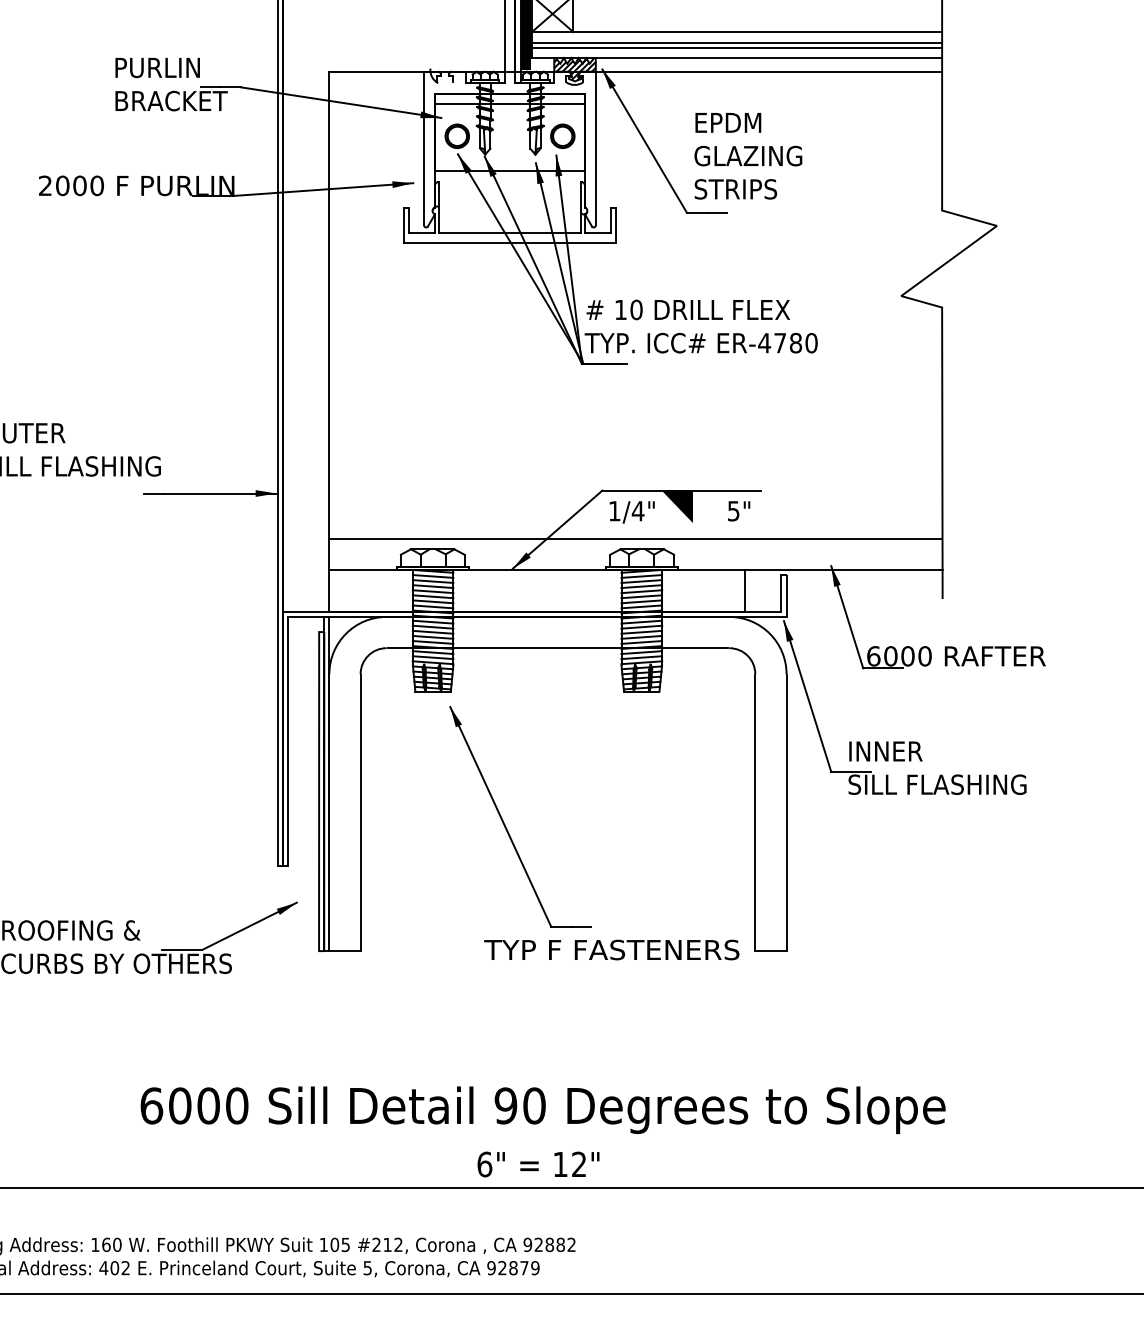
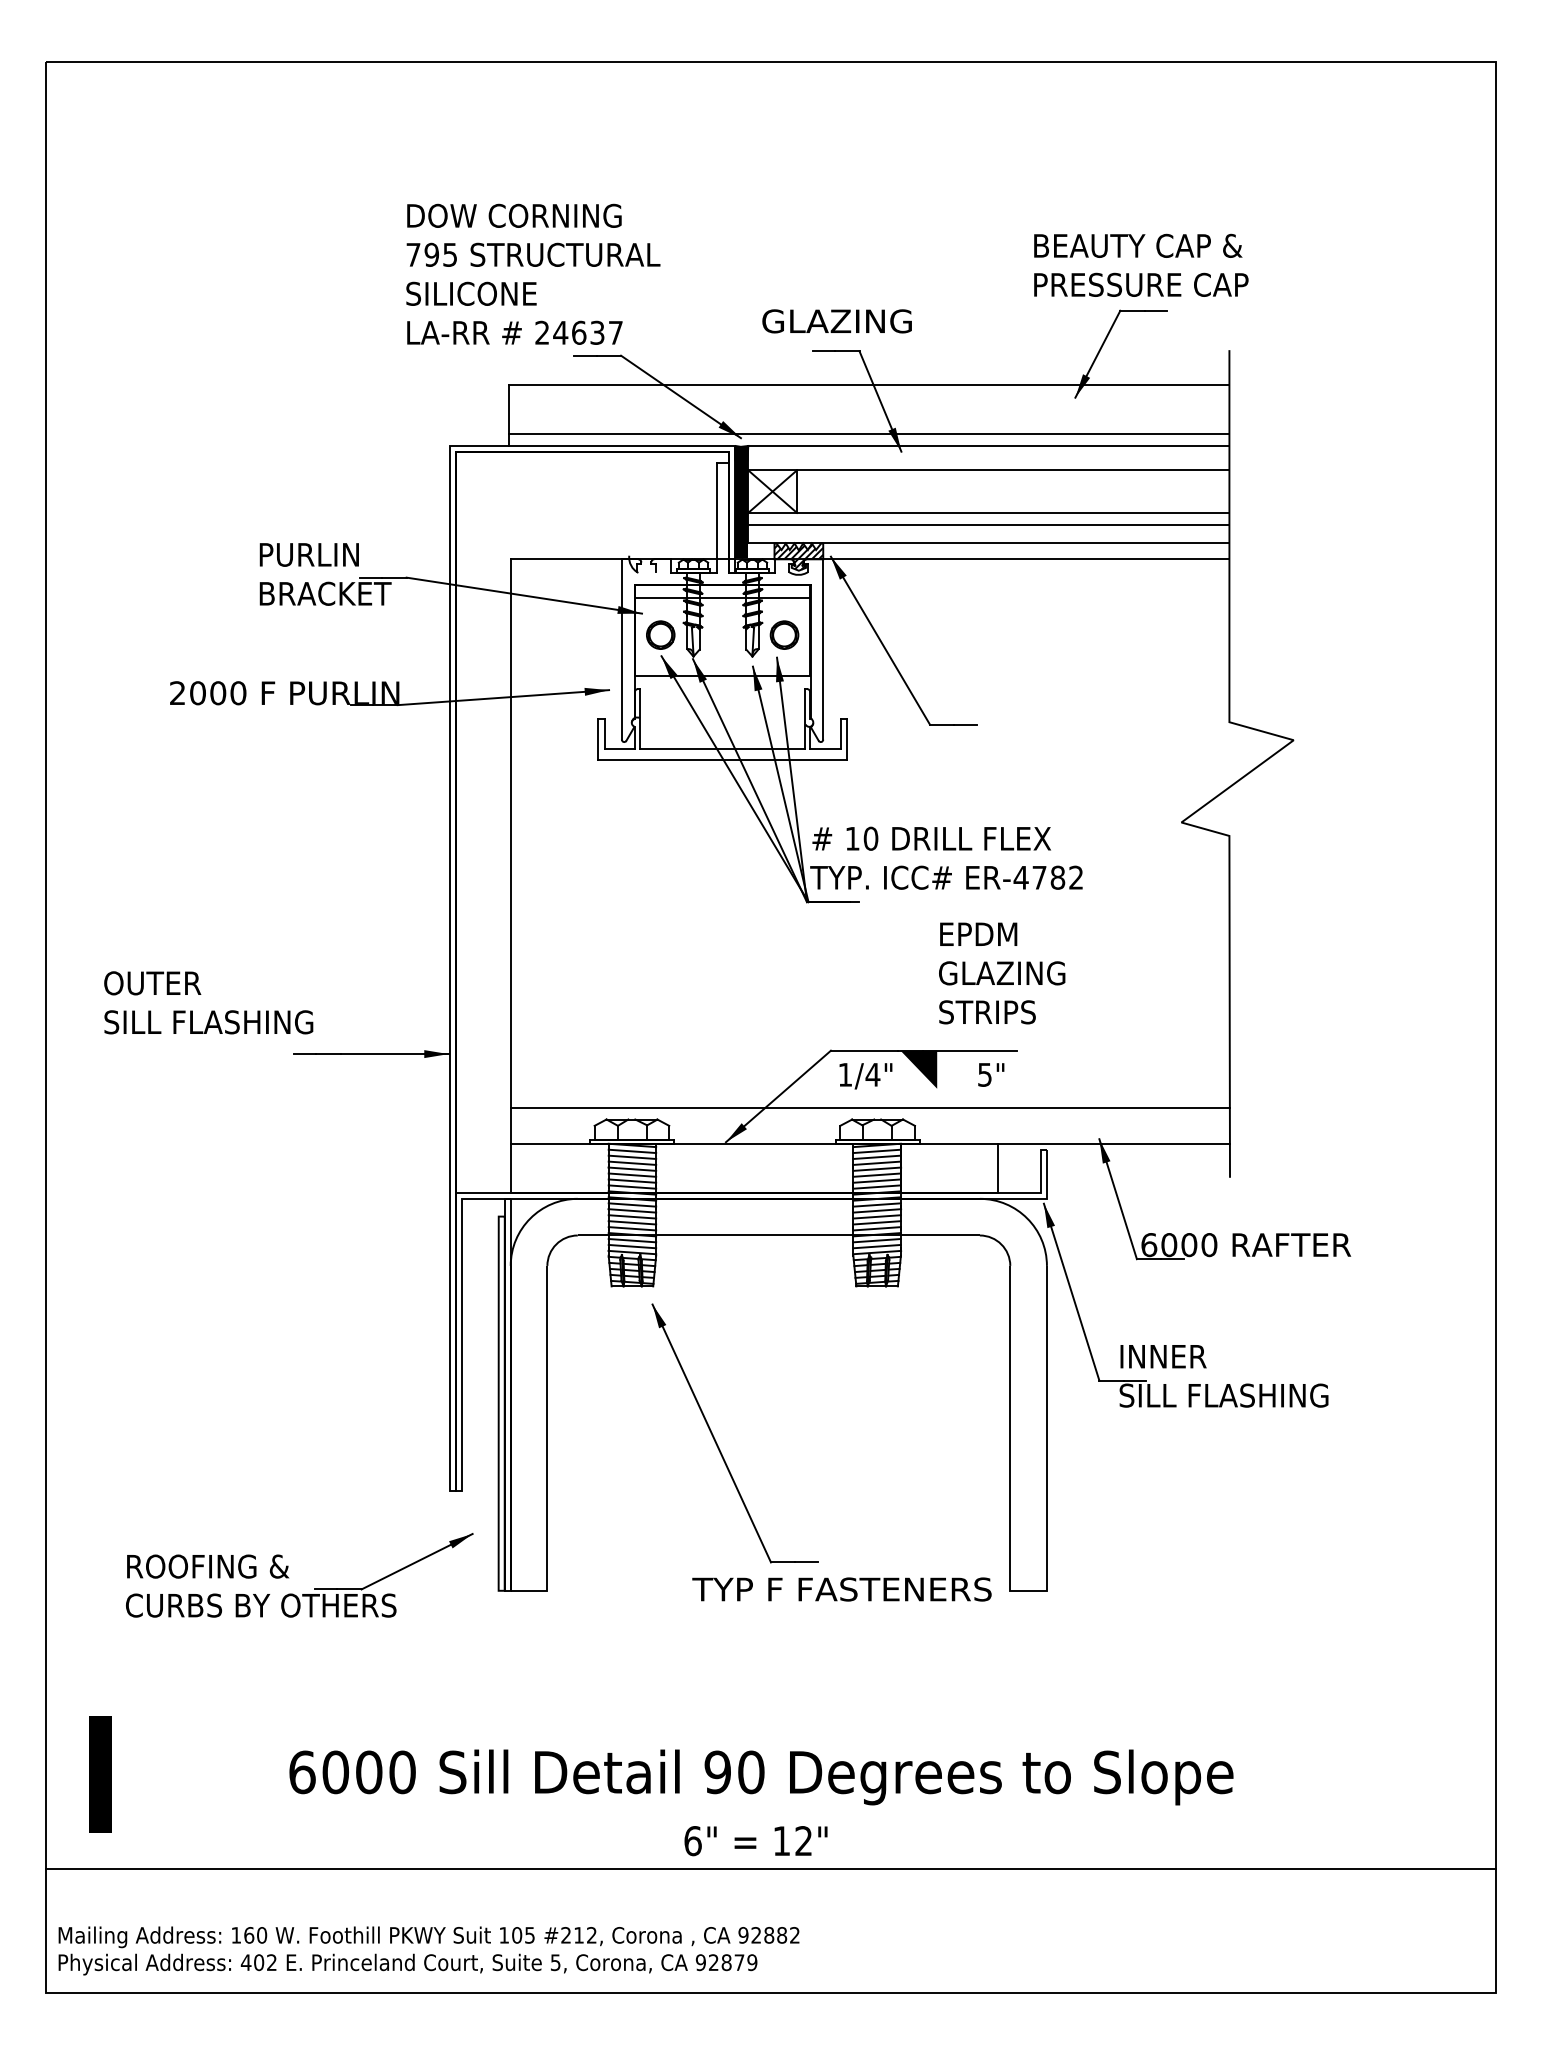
line: (736, 47) -> (988, 531), removed
text: (748, 156) -> (1002, 973), moved
text: (811, 342) -> (1076, 877), ER-4780 -> ER-4782

